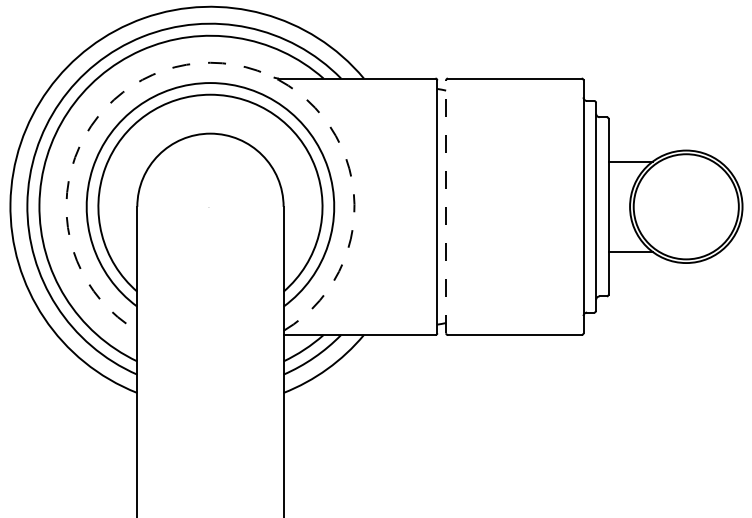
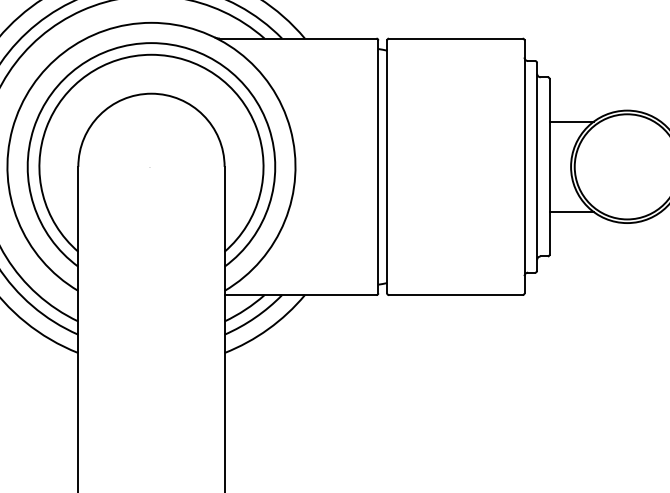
arc: (210, 62) -> (151, 22), dashed -> solid
line: (446, 206) -> (387, 166), dashed -> solid

